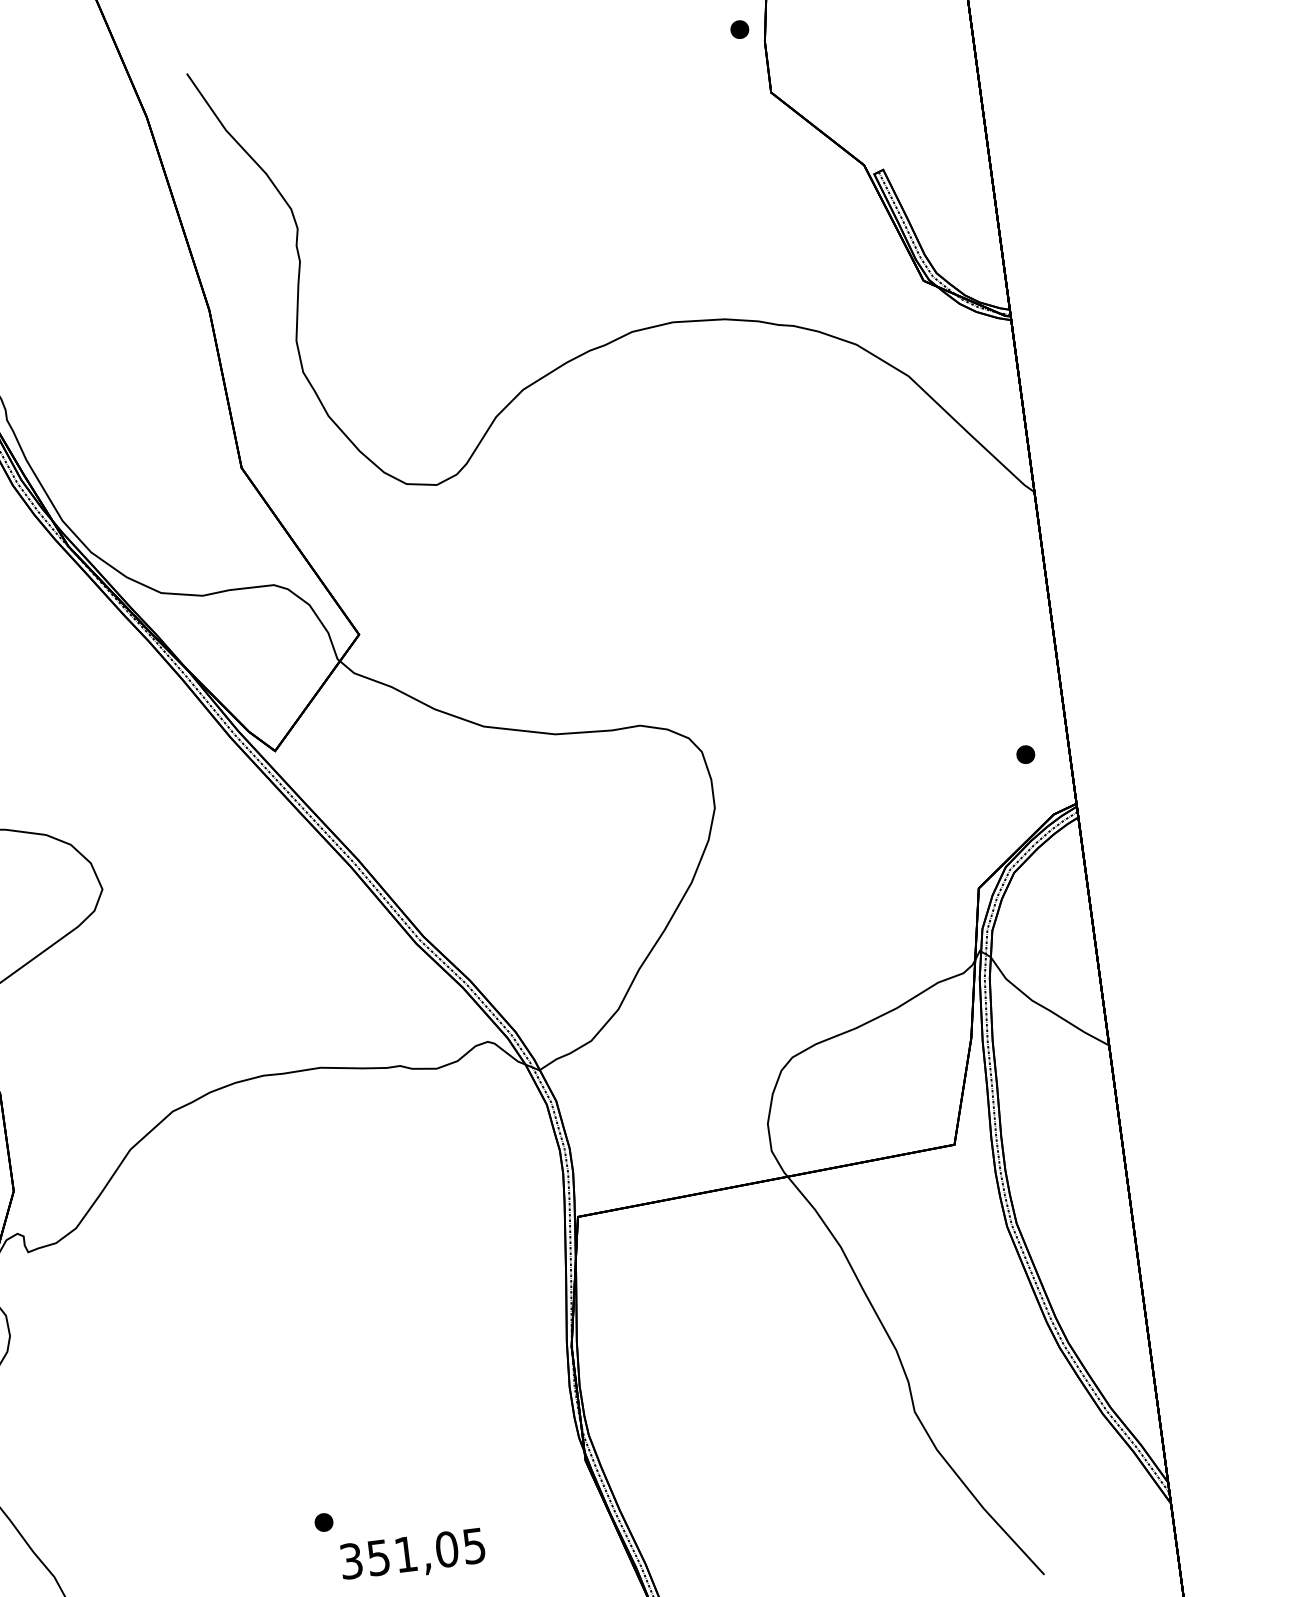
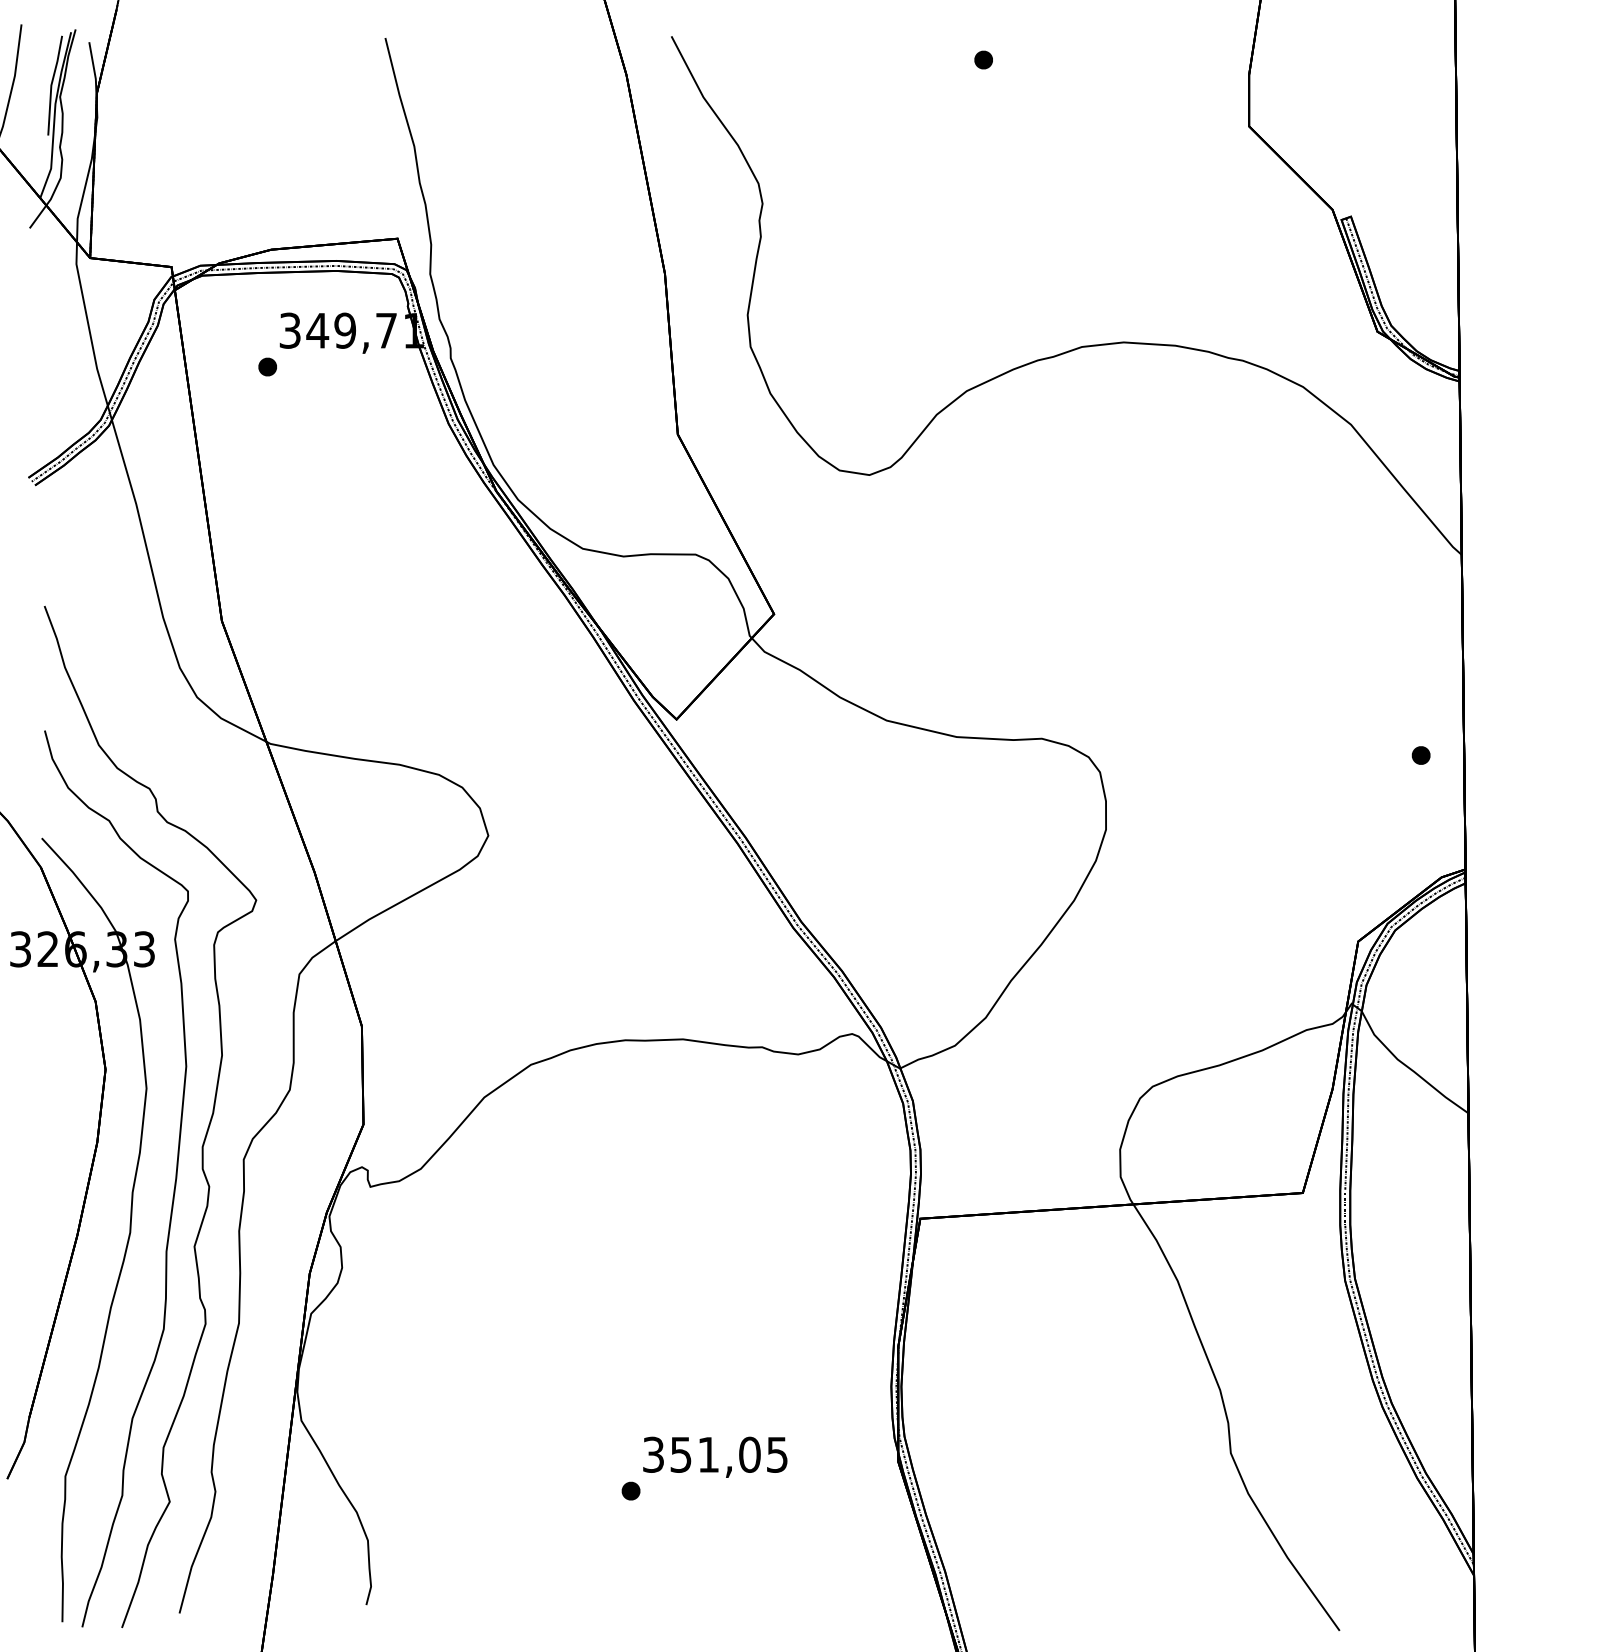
part: (739, 29) -> (983, 59), moved
part: (1025, 754) -> (1420, 755), moved
text: (413, 1555) -> (715, 1456), moved

